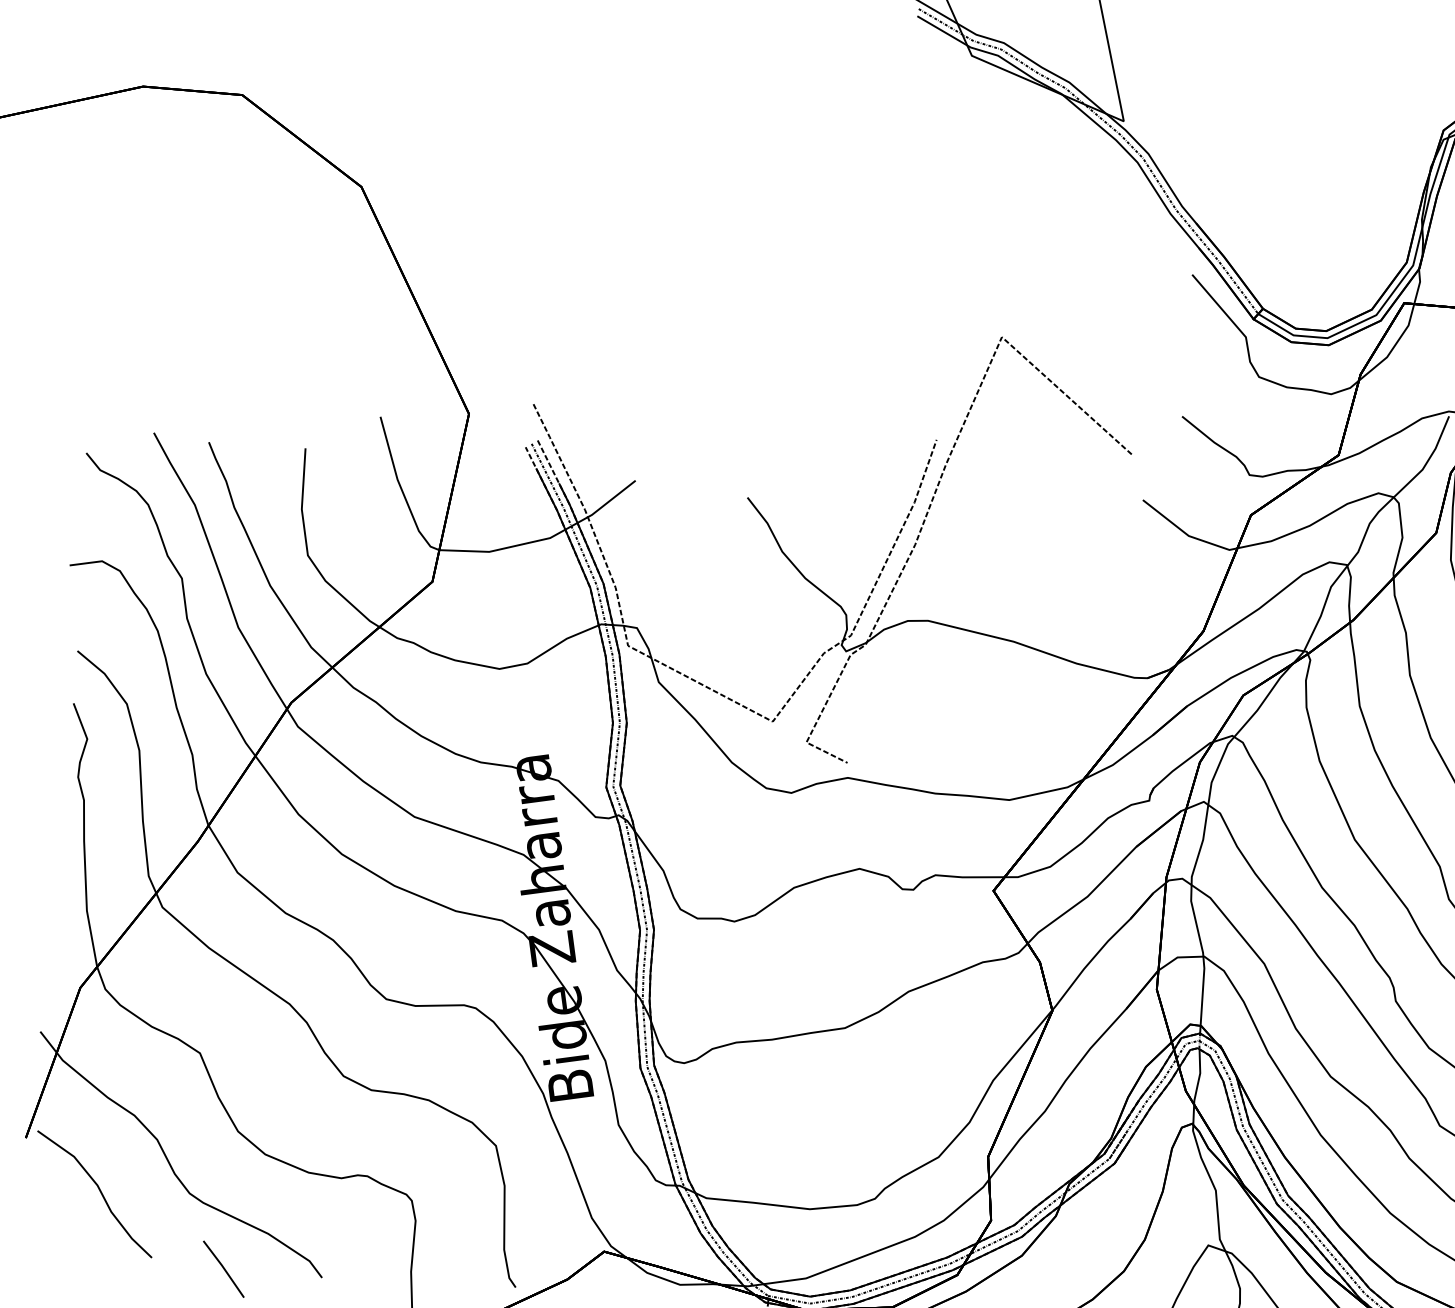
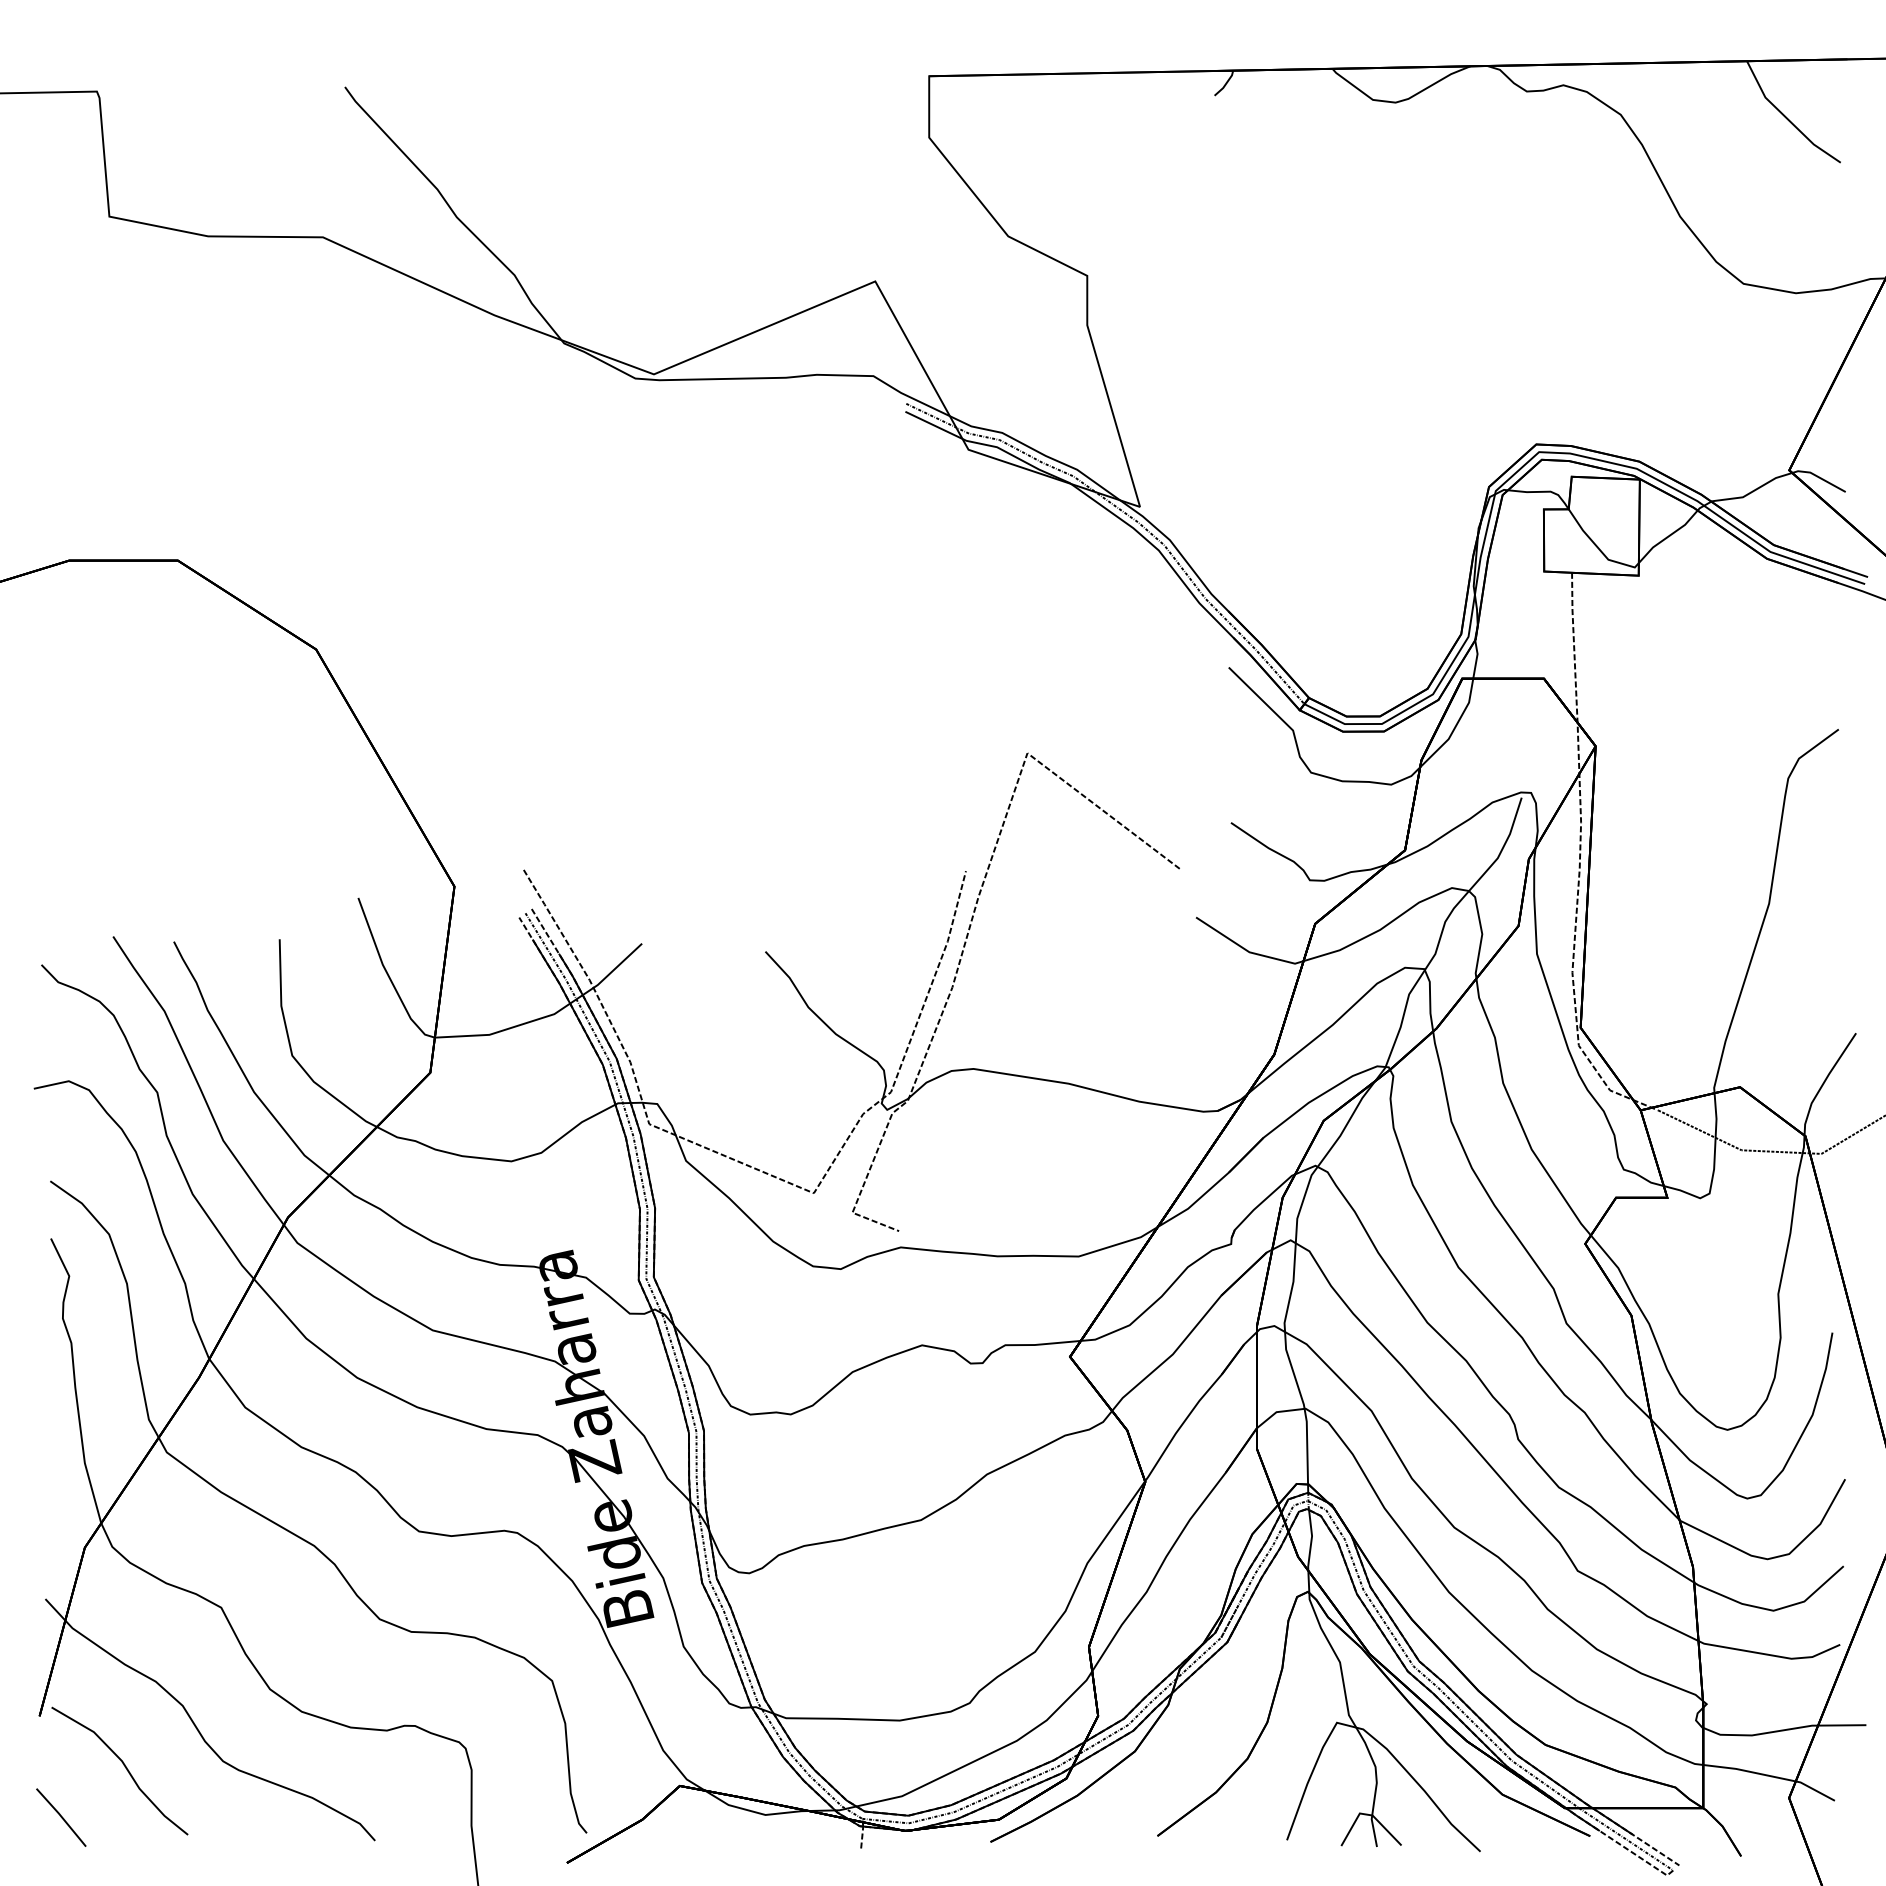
line: (223, 1269) -> (61, 1817), moved

